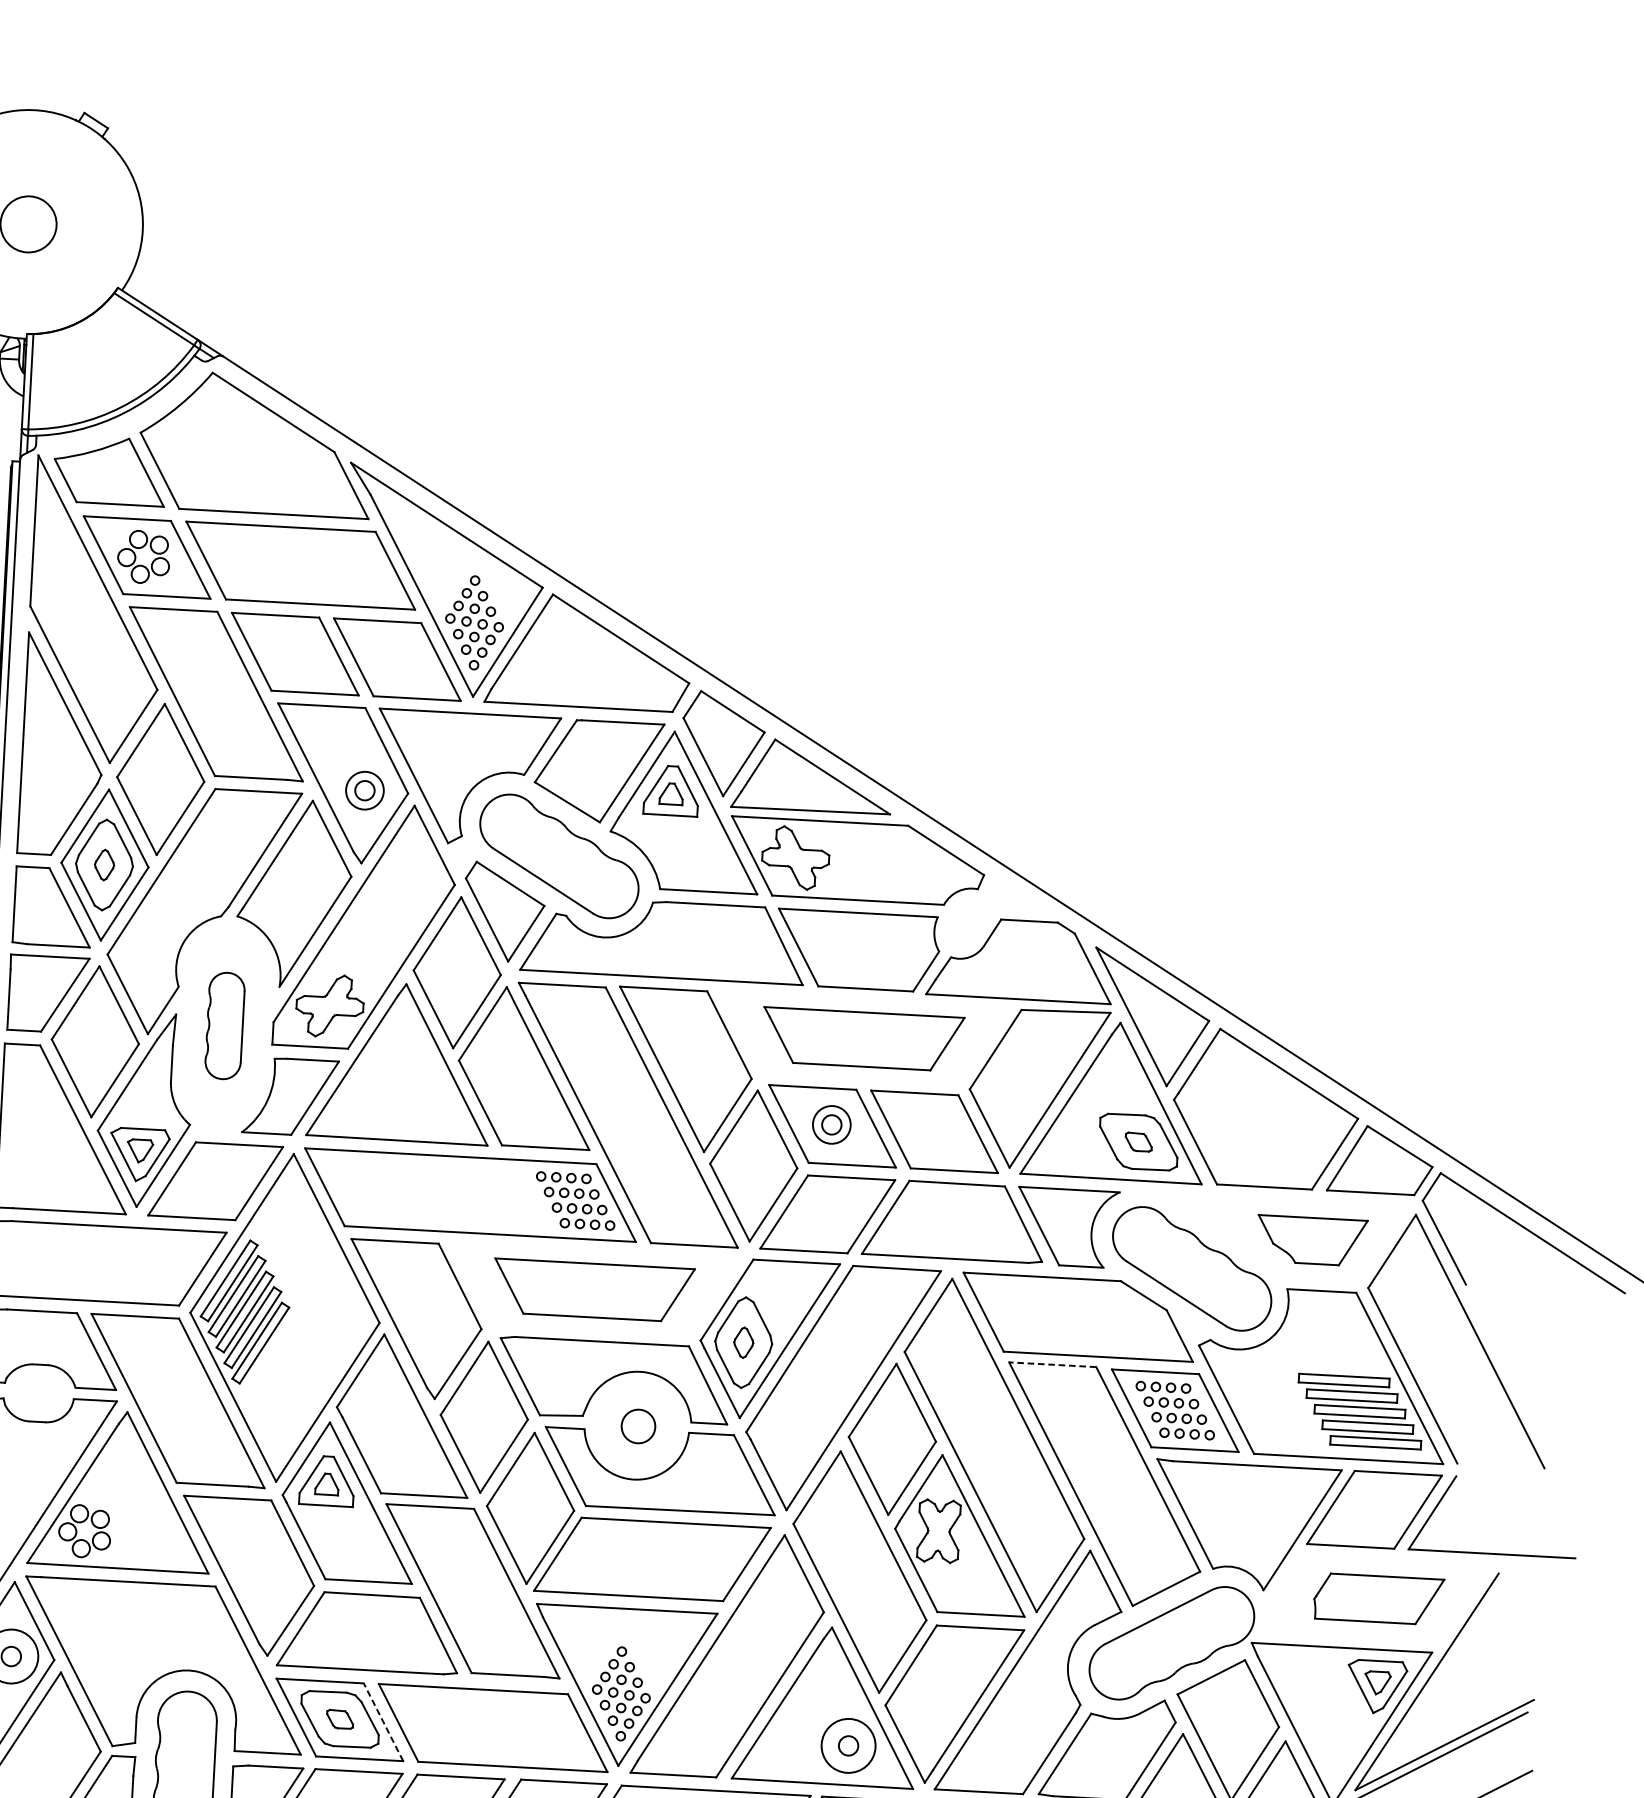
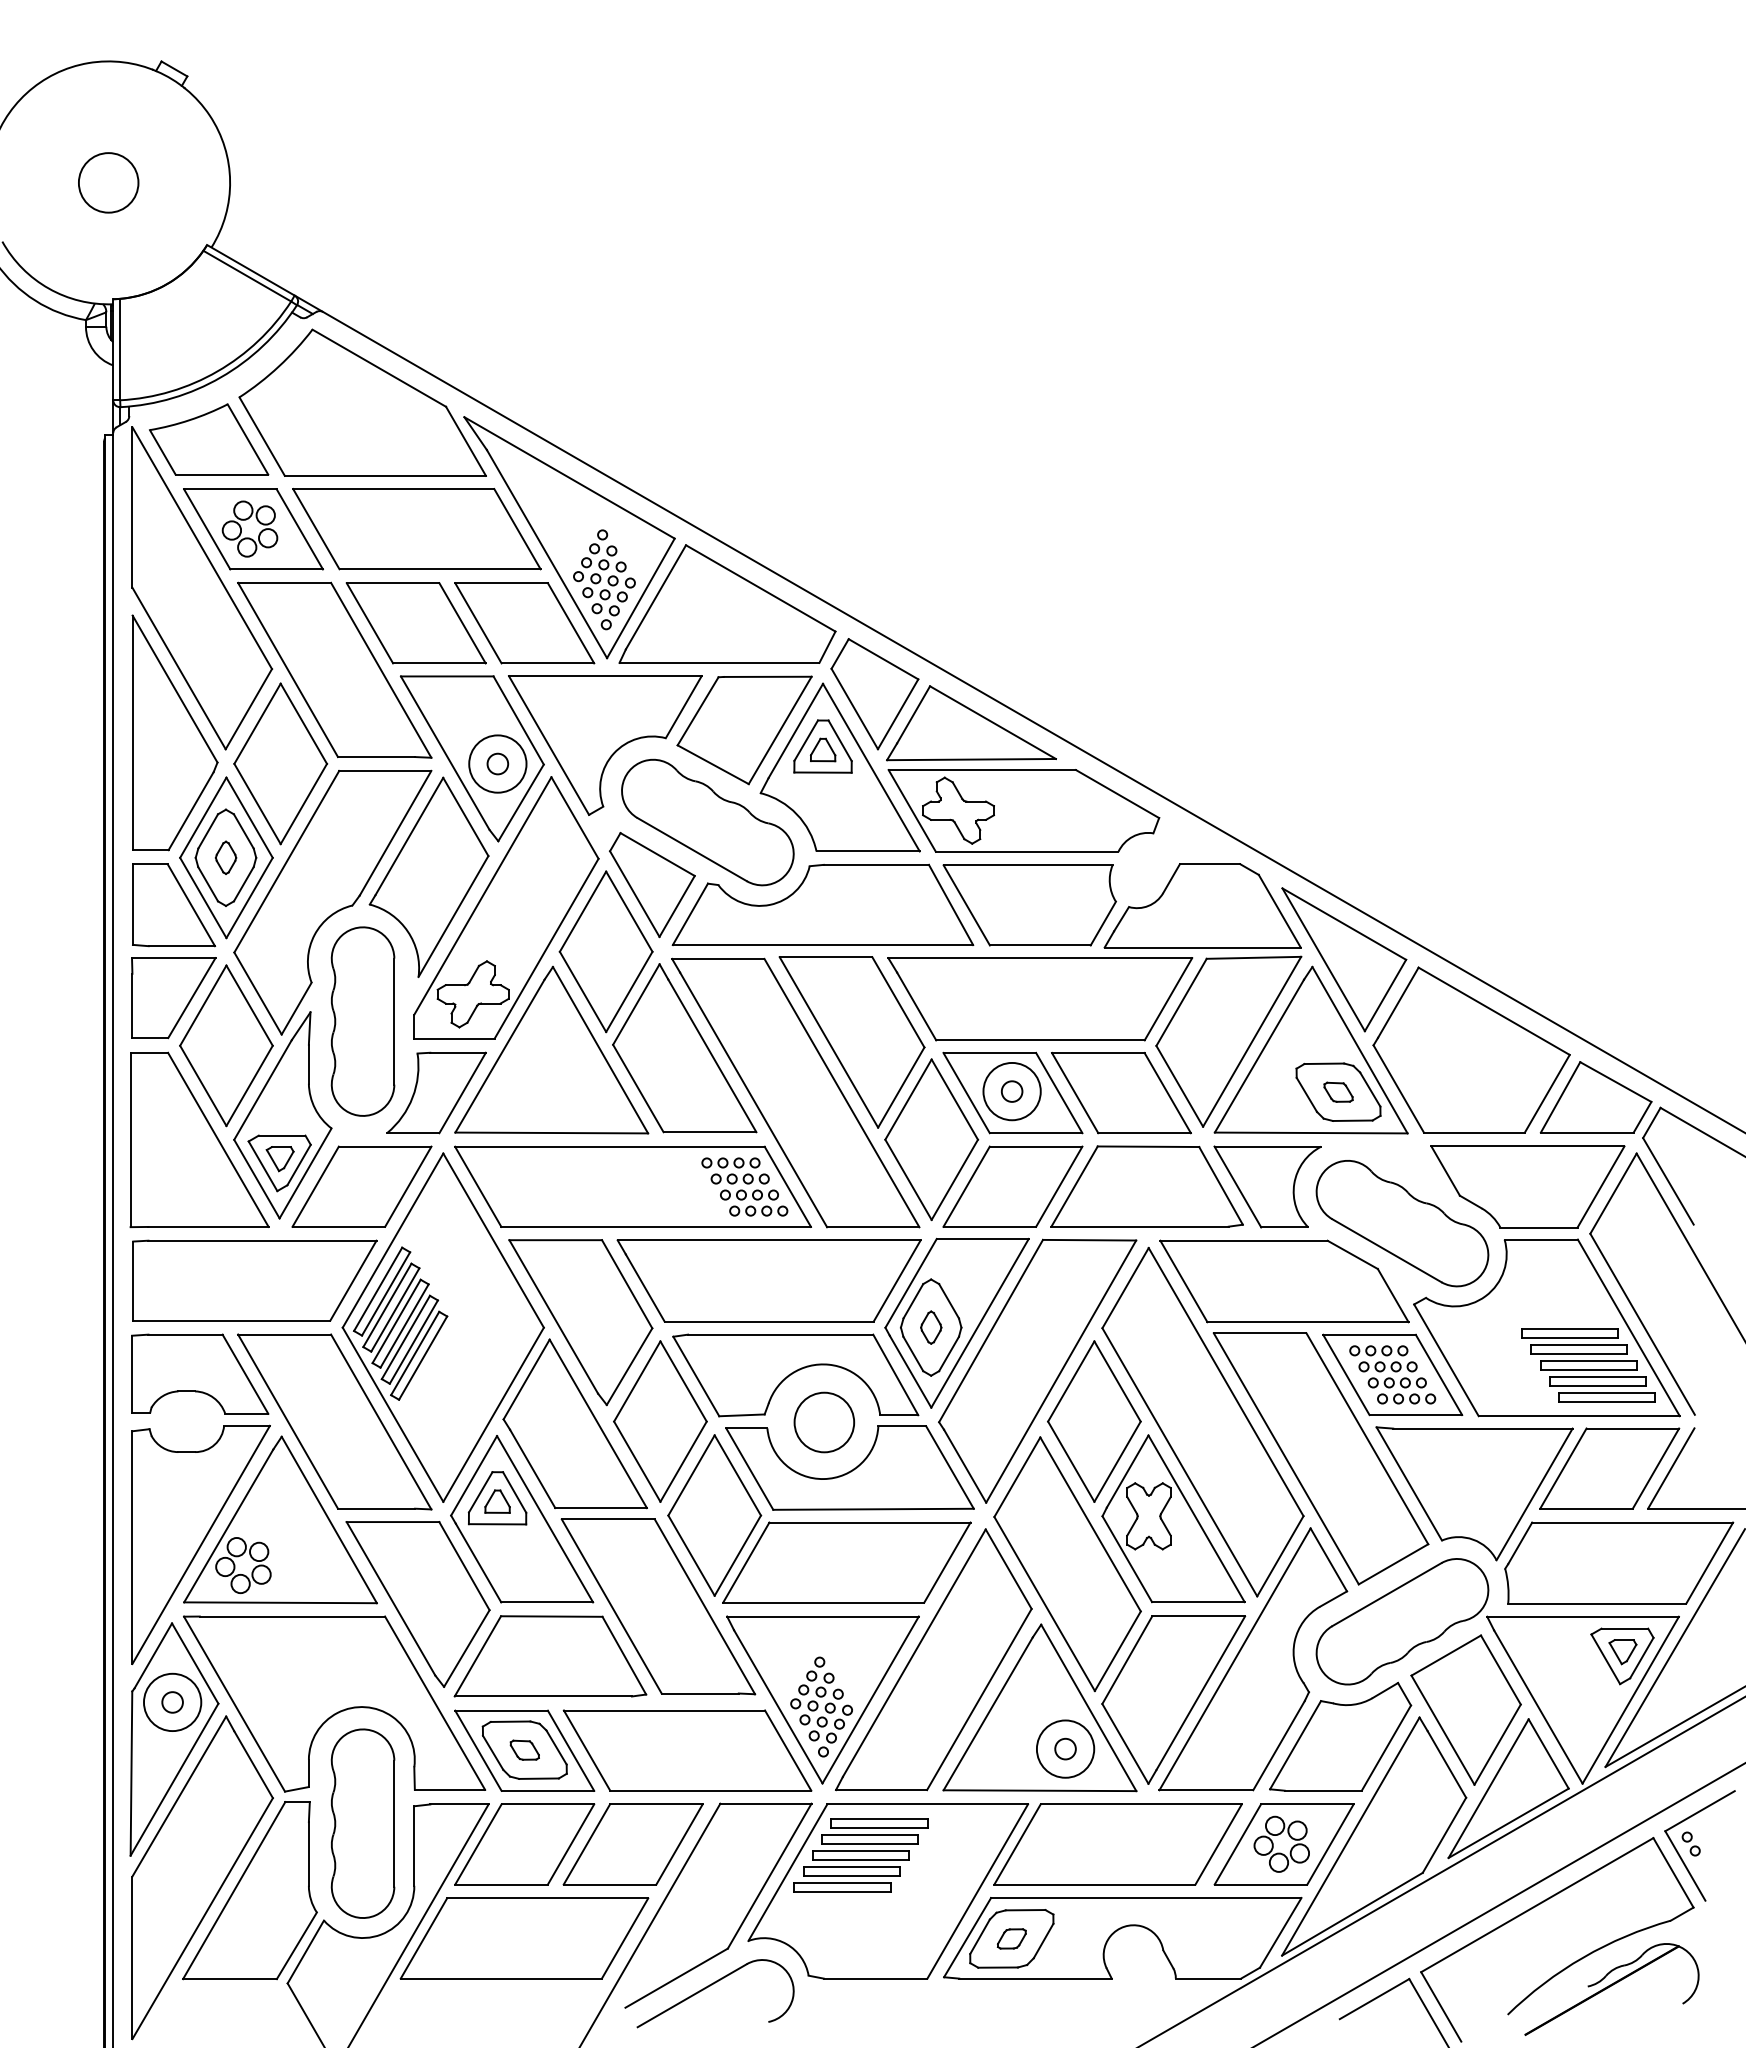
circle: (364, 790) -> (497, 763), size x1.43
part: (224, 1025) -> (362, 1021), size x1.67
part: (863, 1039) -> (1040, 999), size x1.43
circle: (831, 1124) -> (1011, 1091), size x1.43
part: (1311, 1240) -> (1527, 1186), size x1.67
part: (593, 1290) -> (768, 1280), size x1.43
line: (1052, 1364) -> (1259, 1333), dashed -> solid
circle: (638, 1426) -> (824, 1422), size x1.67
part: (1378, 1598) -> (1619, 1562), size x1.67
line: (383, 1721) -> (570, 1750), dashed -> solid

